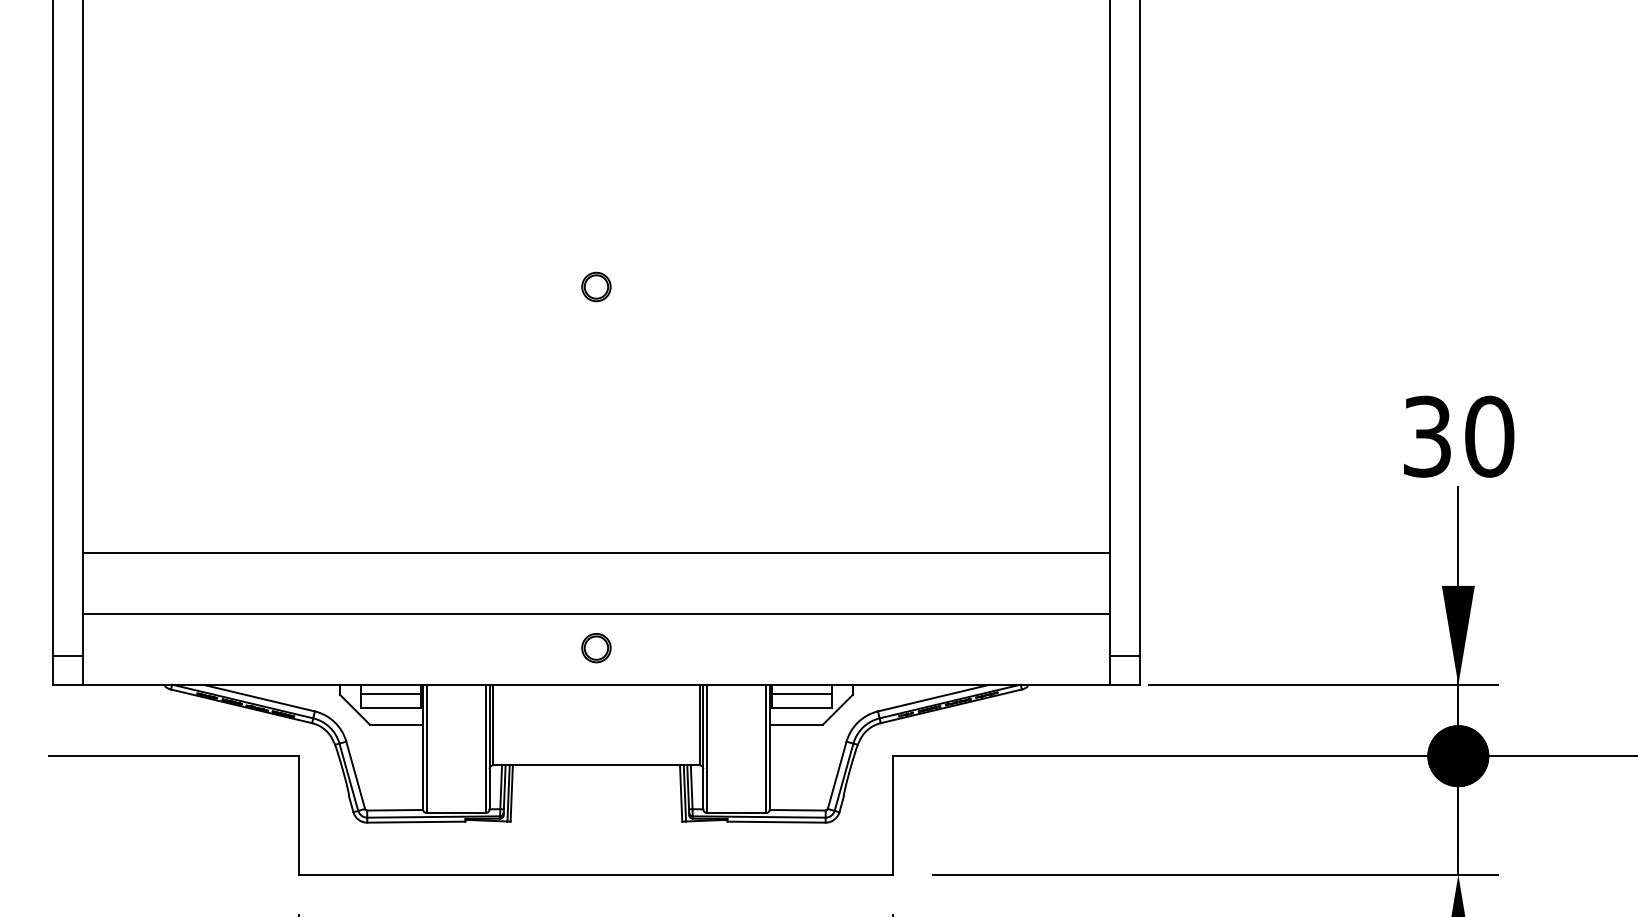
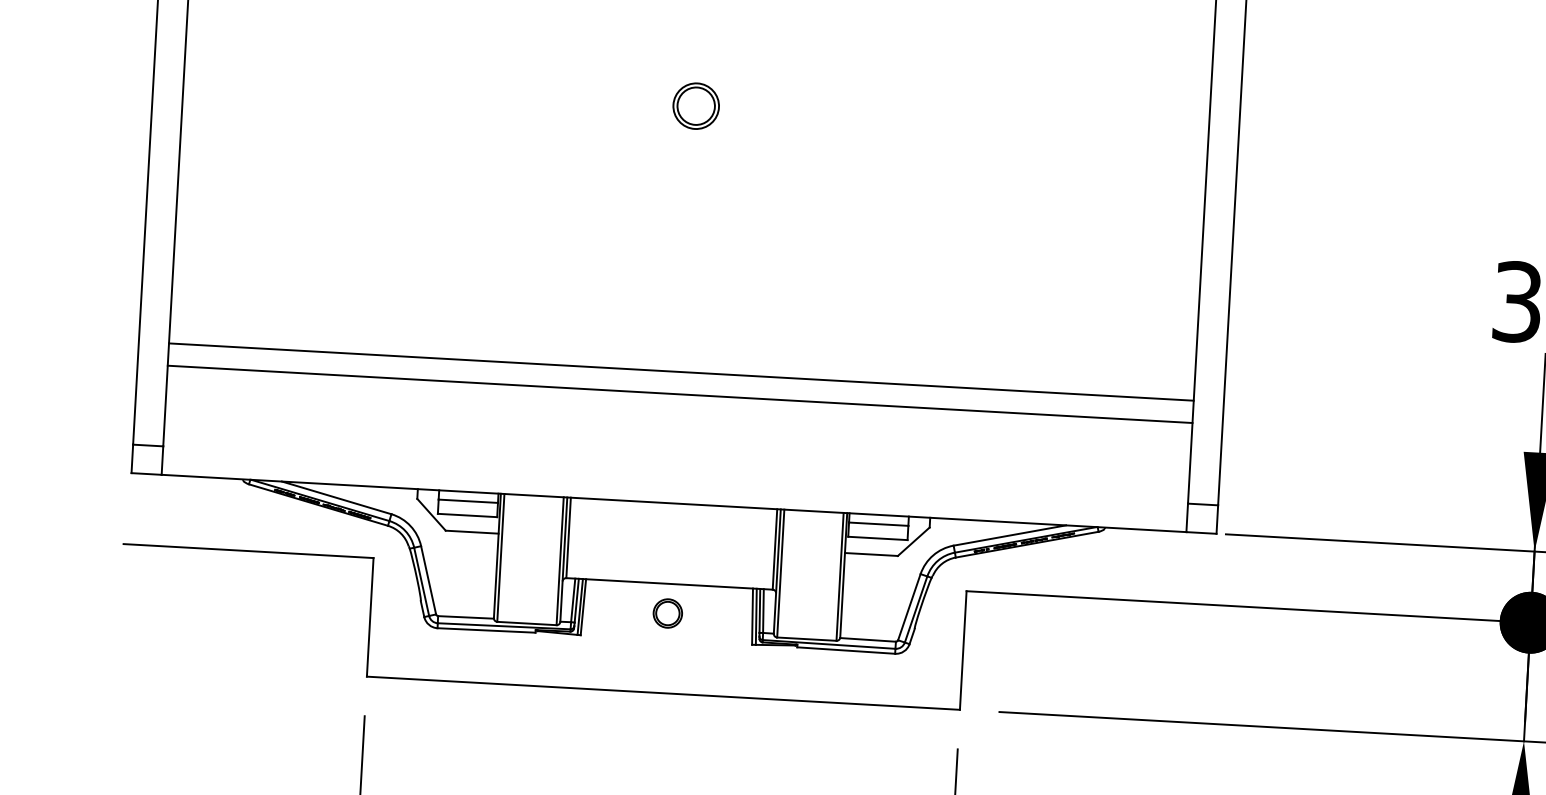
part: (596, 286) -> (696, 105), size x1.6
line: (596, 613) -> (680, 394), moved
part: (596, 648) -> (667, 613), moved

